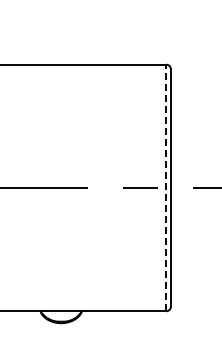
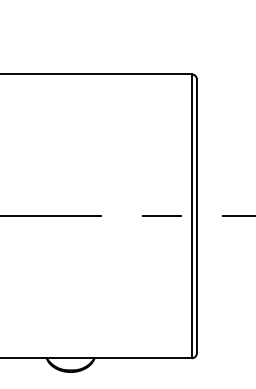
line: (166, 187) -> (191, 215), dashed -> solid

